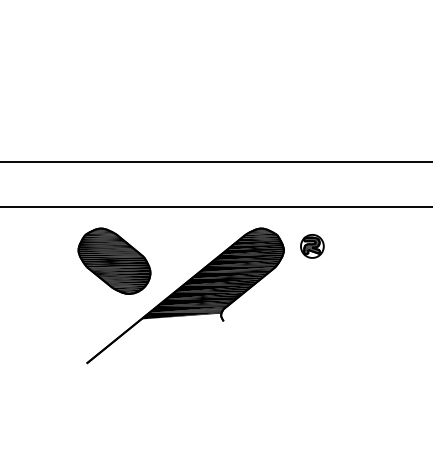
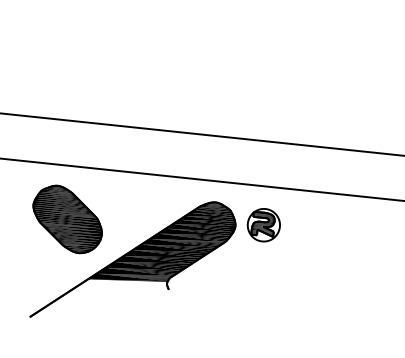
part: (312, 246) -> (264, 225), size x1.43

